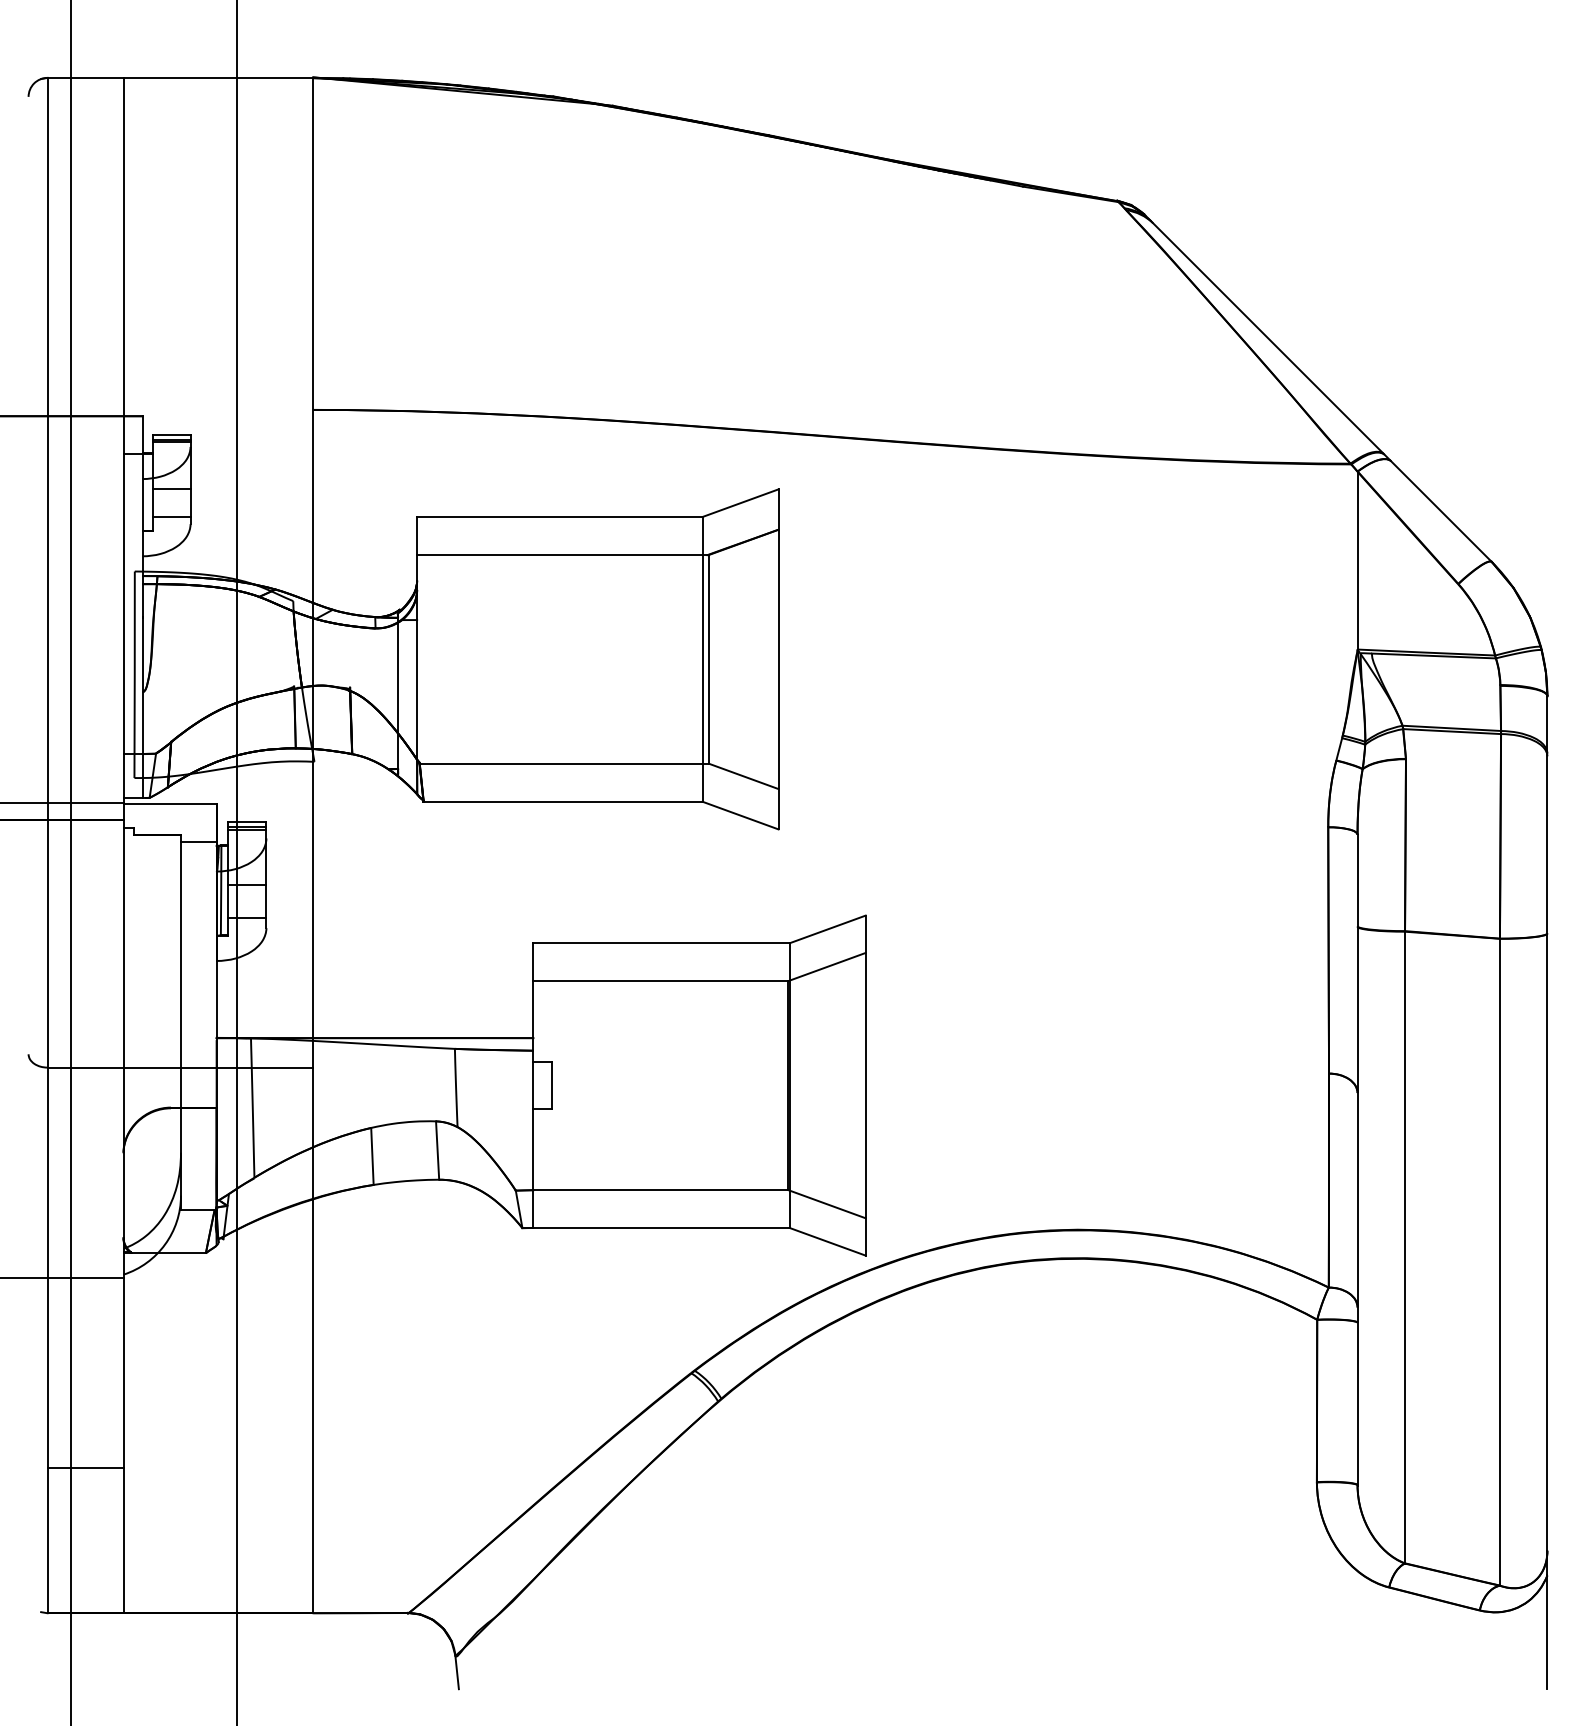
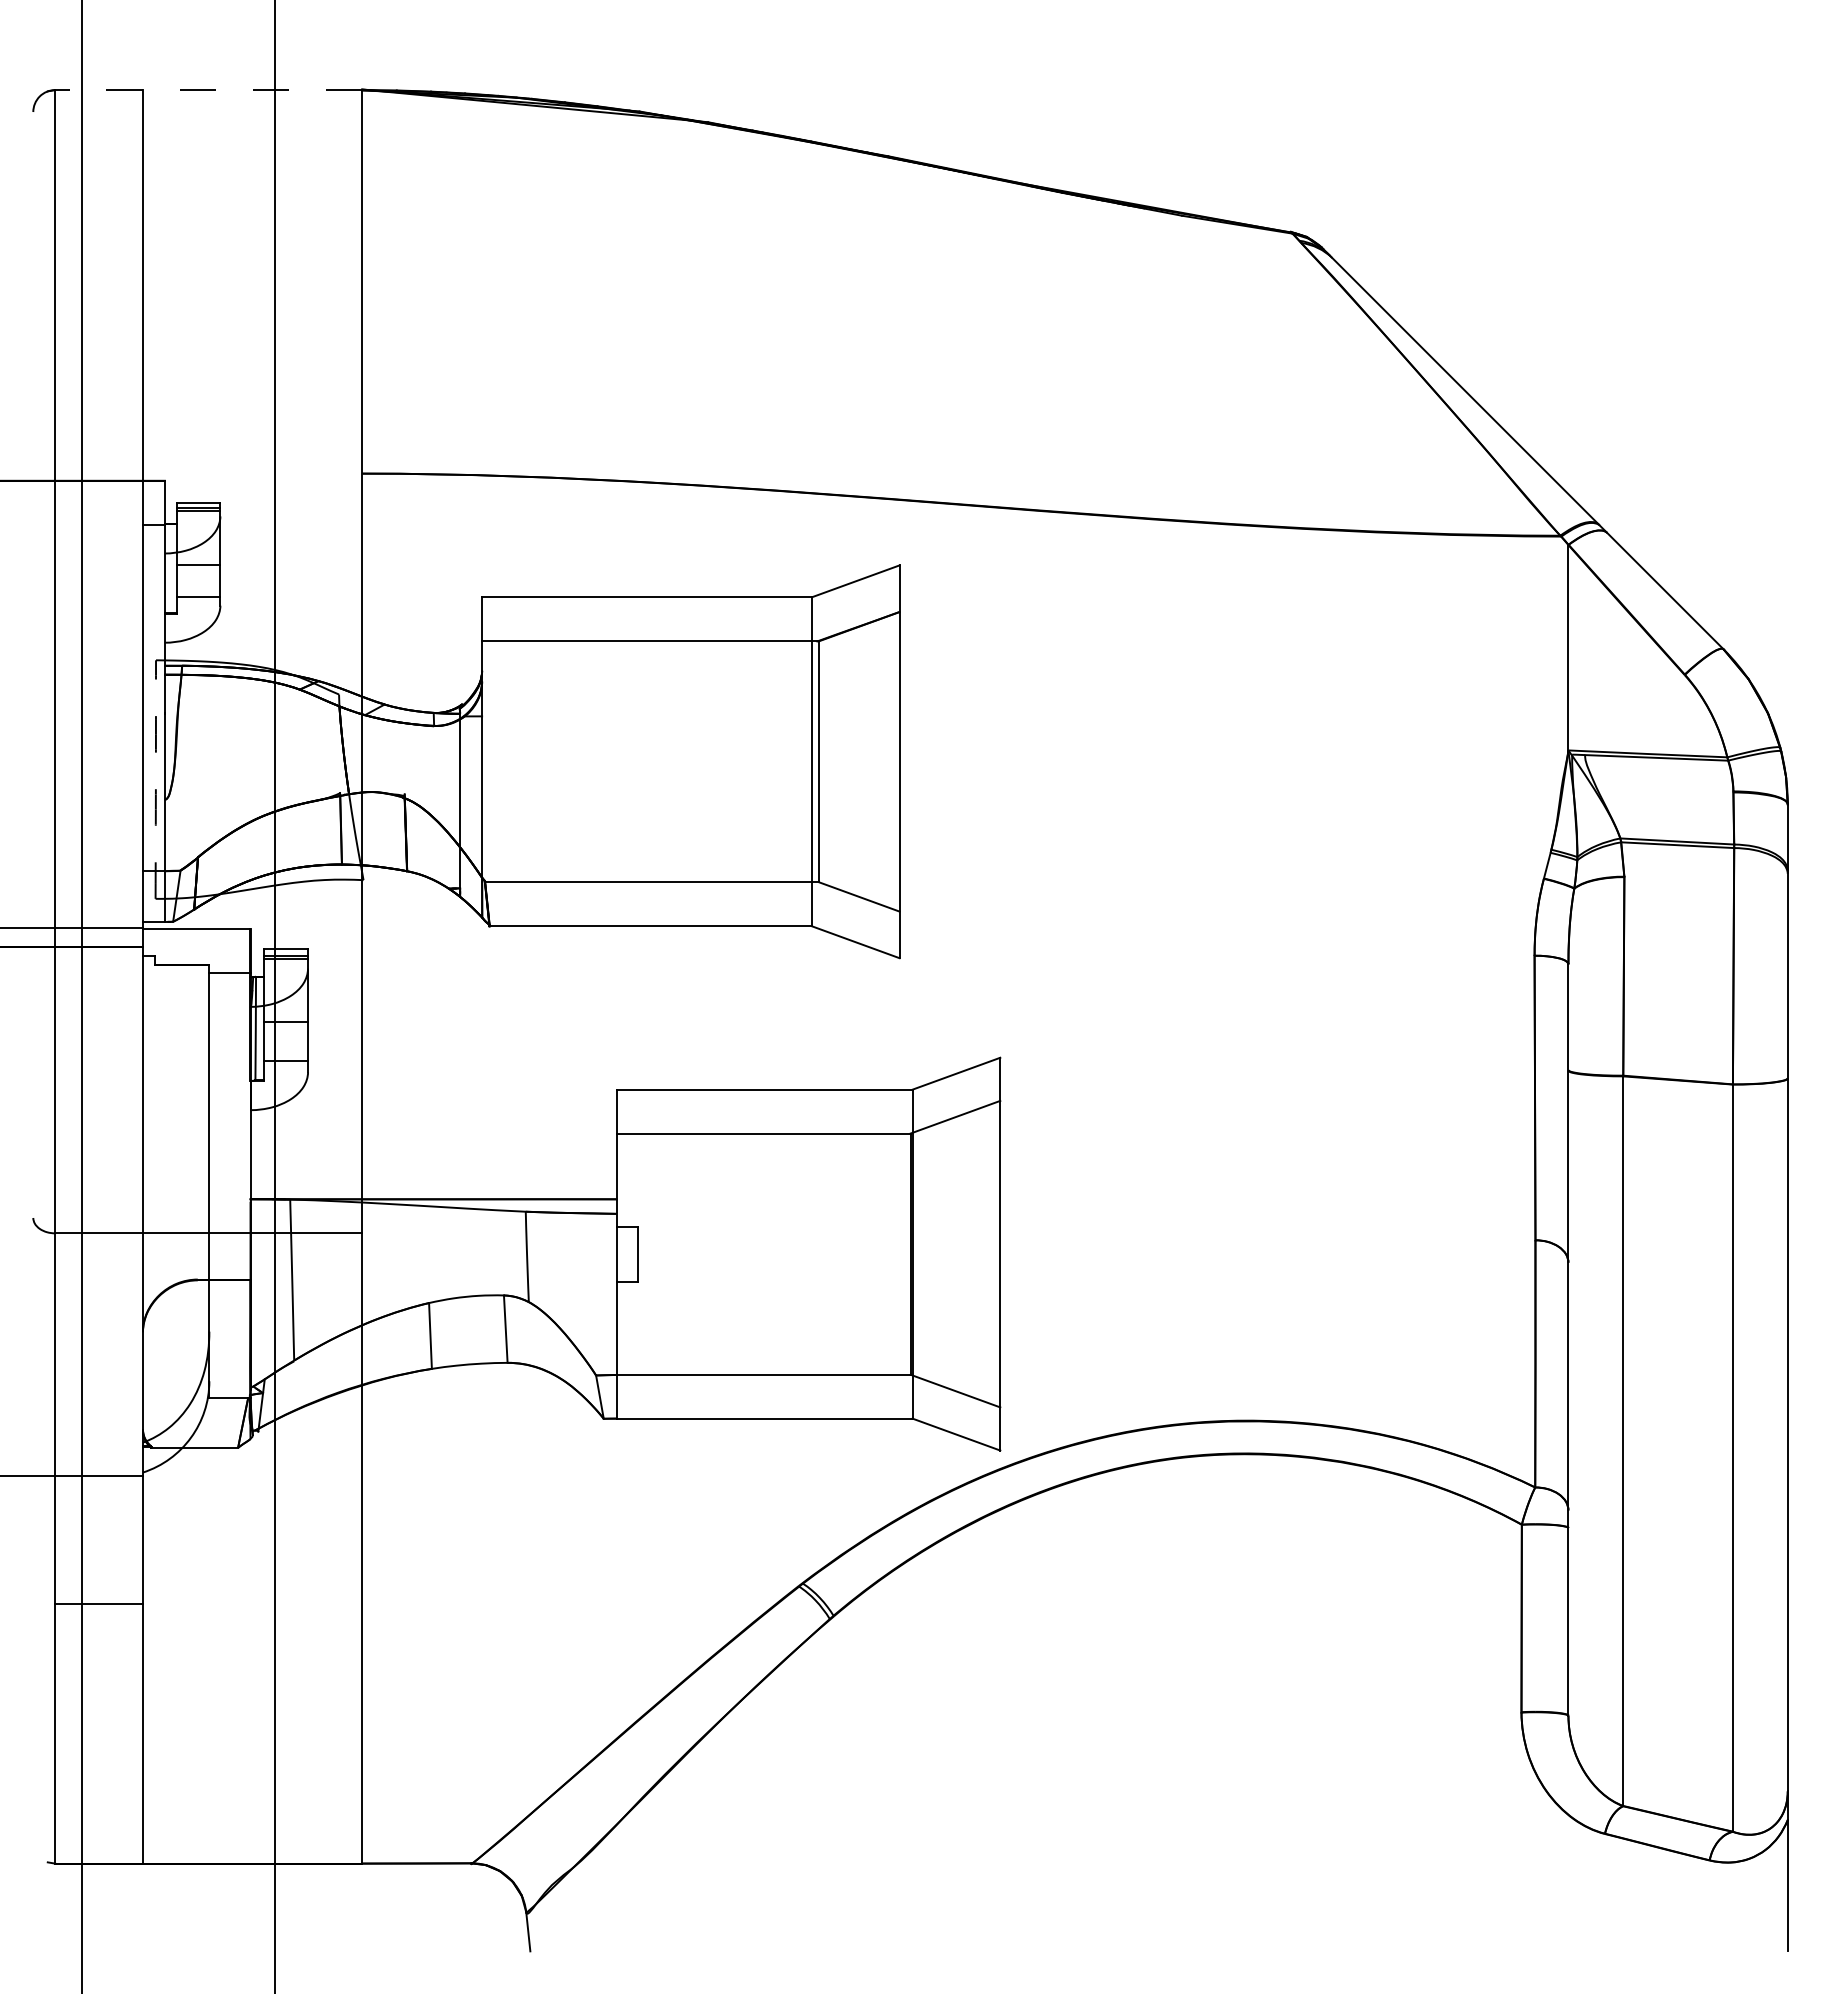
line: (180, 78) -> (208, 90), solid -> dashed
arc: (134, 674) -> (155, 779), solid -> dashed
line: (85, 1468) -> (98, 1604), moved

